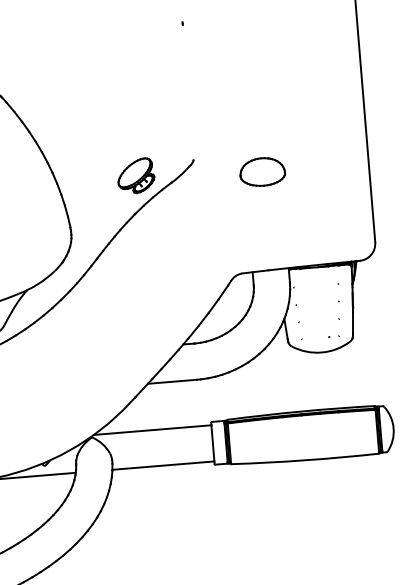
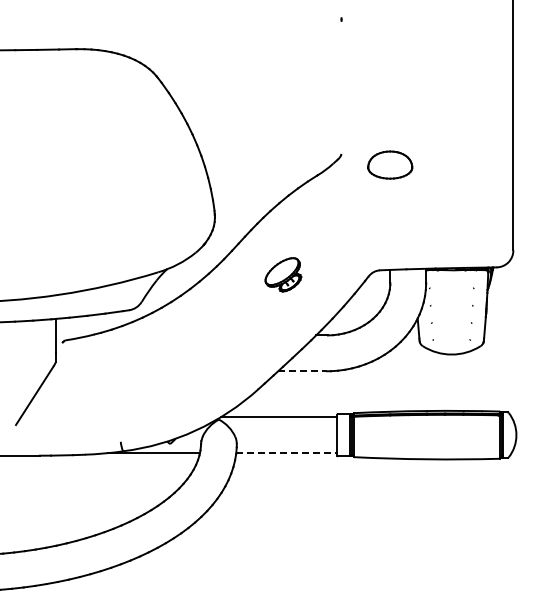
part: (262, 171) -> (390, 164), moved
part: (136, 175) -> (283, 274), moved
line: (172, 382) -> (302, 371), solid -> dashed
line: (163, 466) -> (286, 453), solid -> dashed

